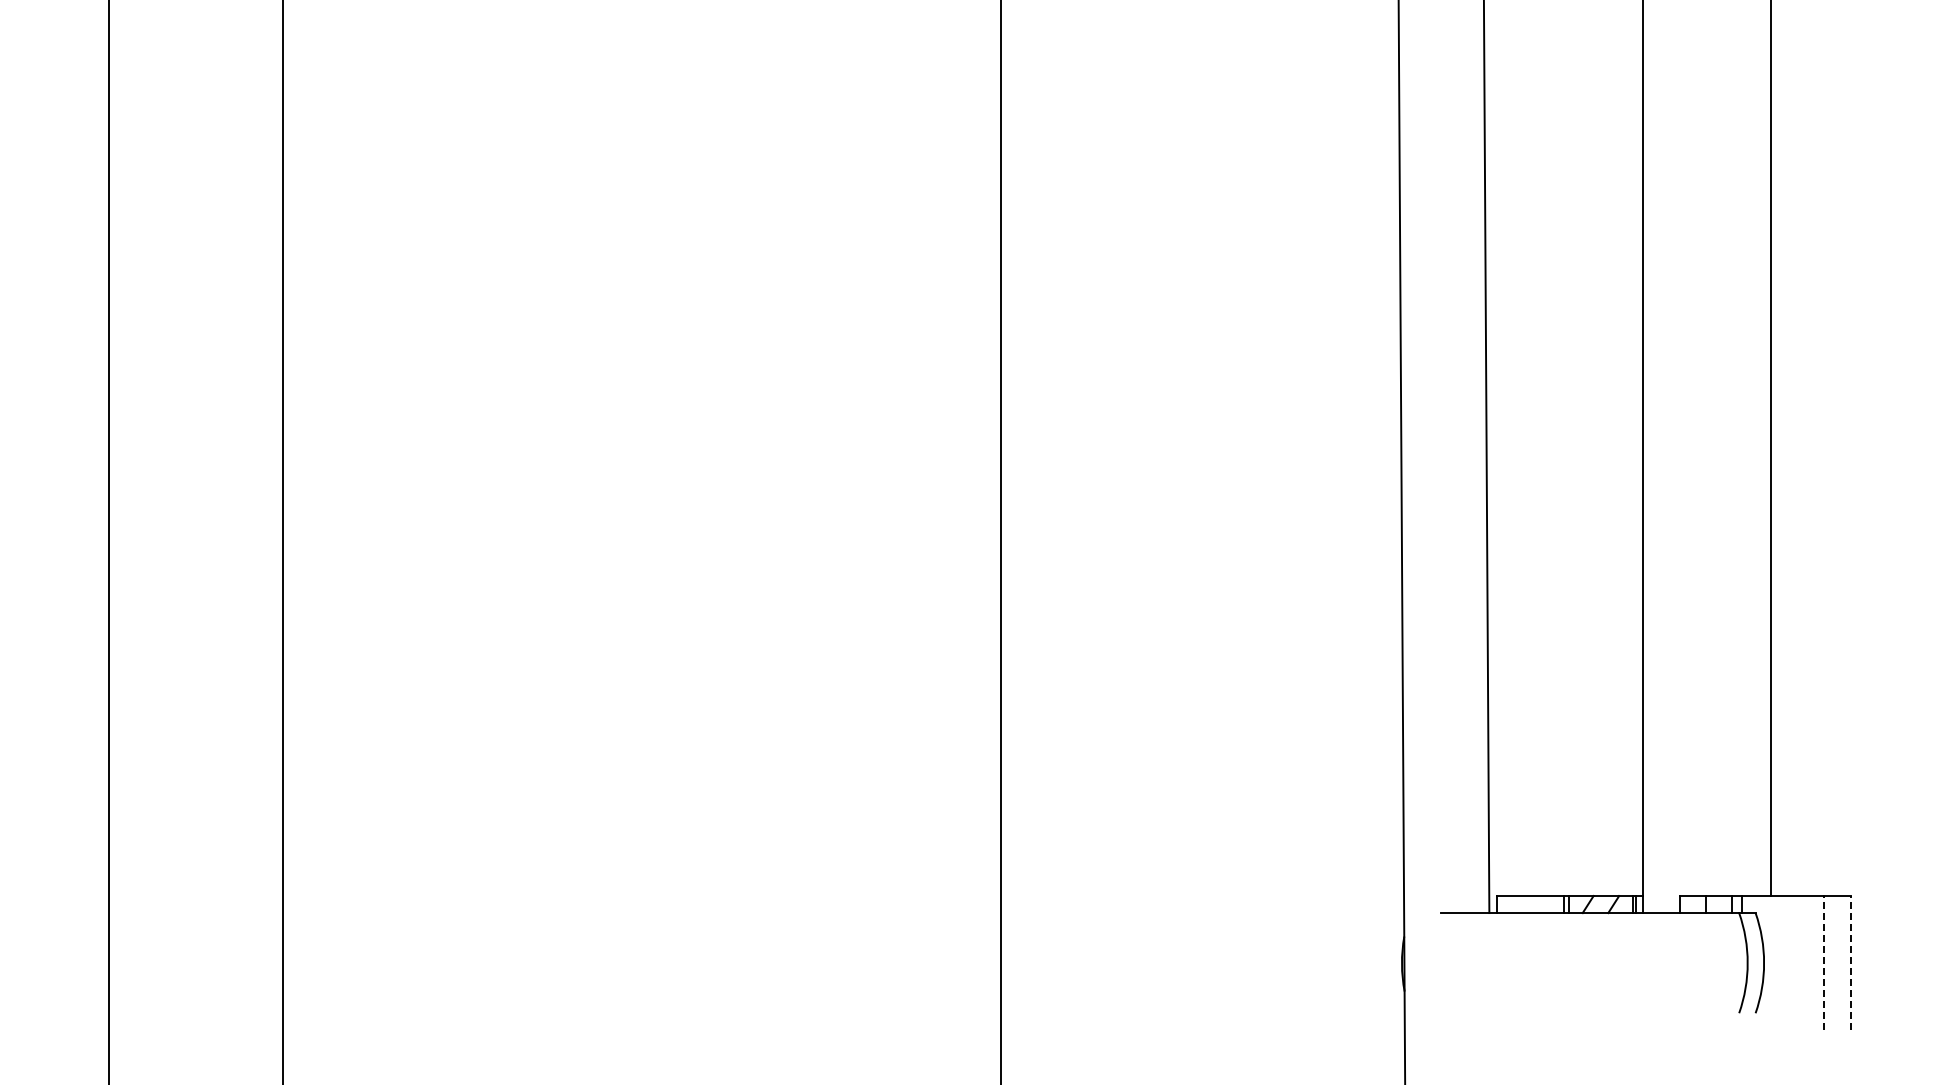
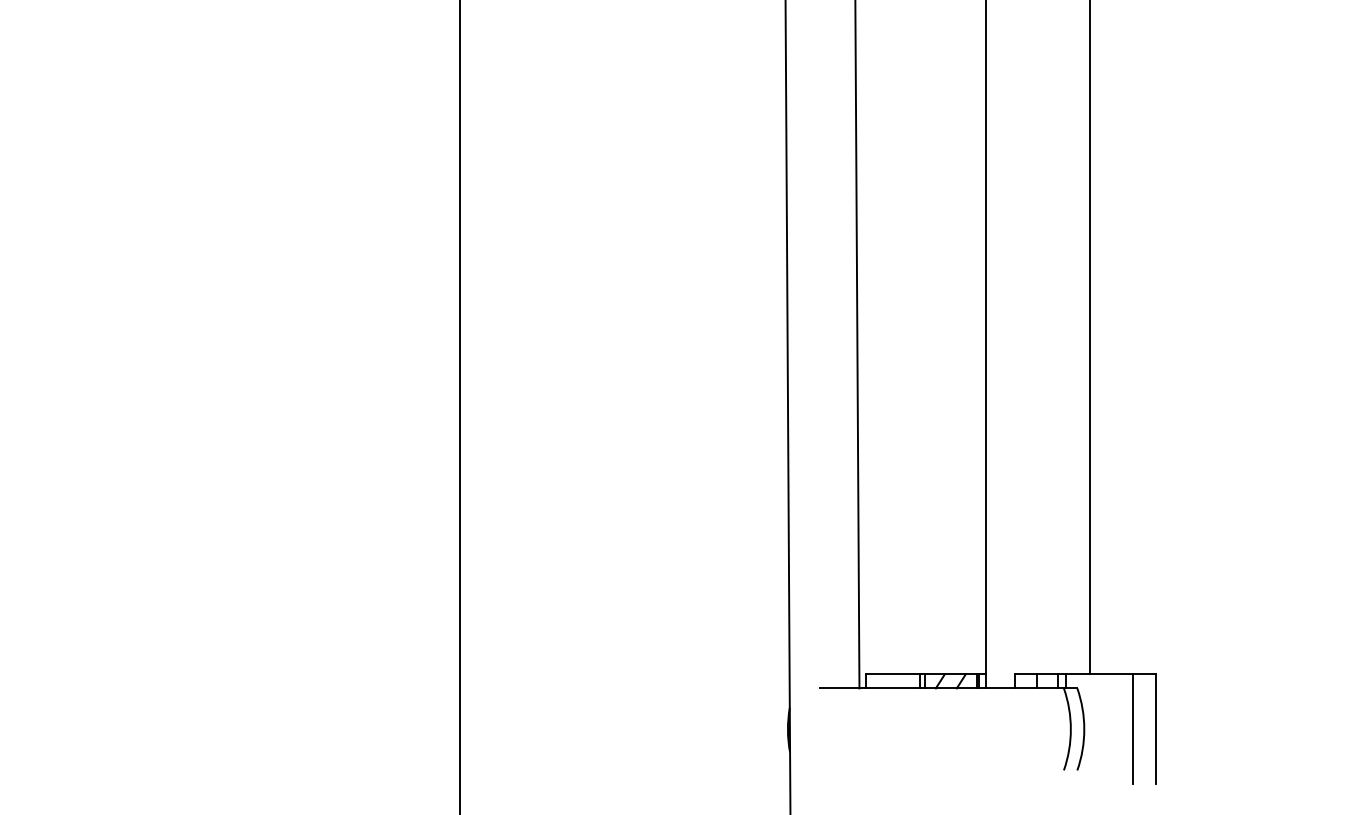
line: (1823, 962) -> (1132, 728), dashed -> solid
line: (1851, 962) -> (1155, 728), dashed -> solid

